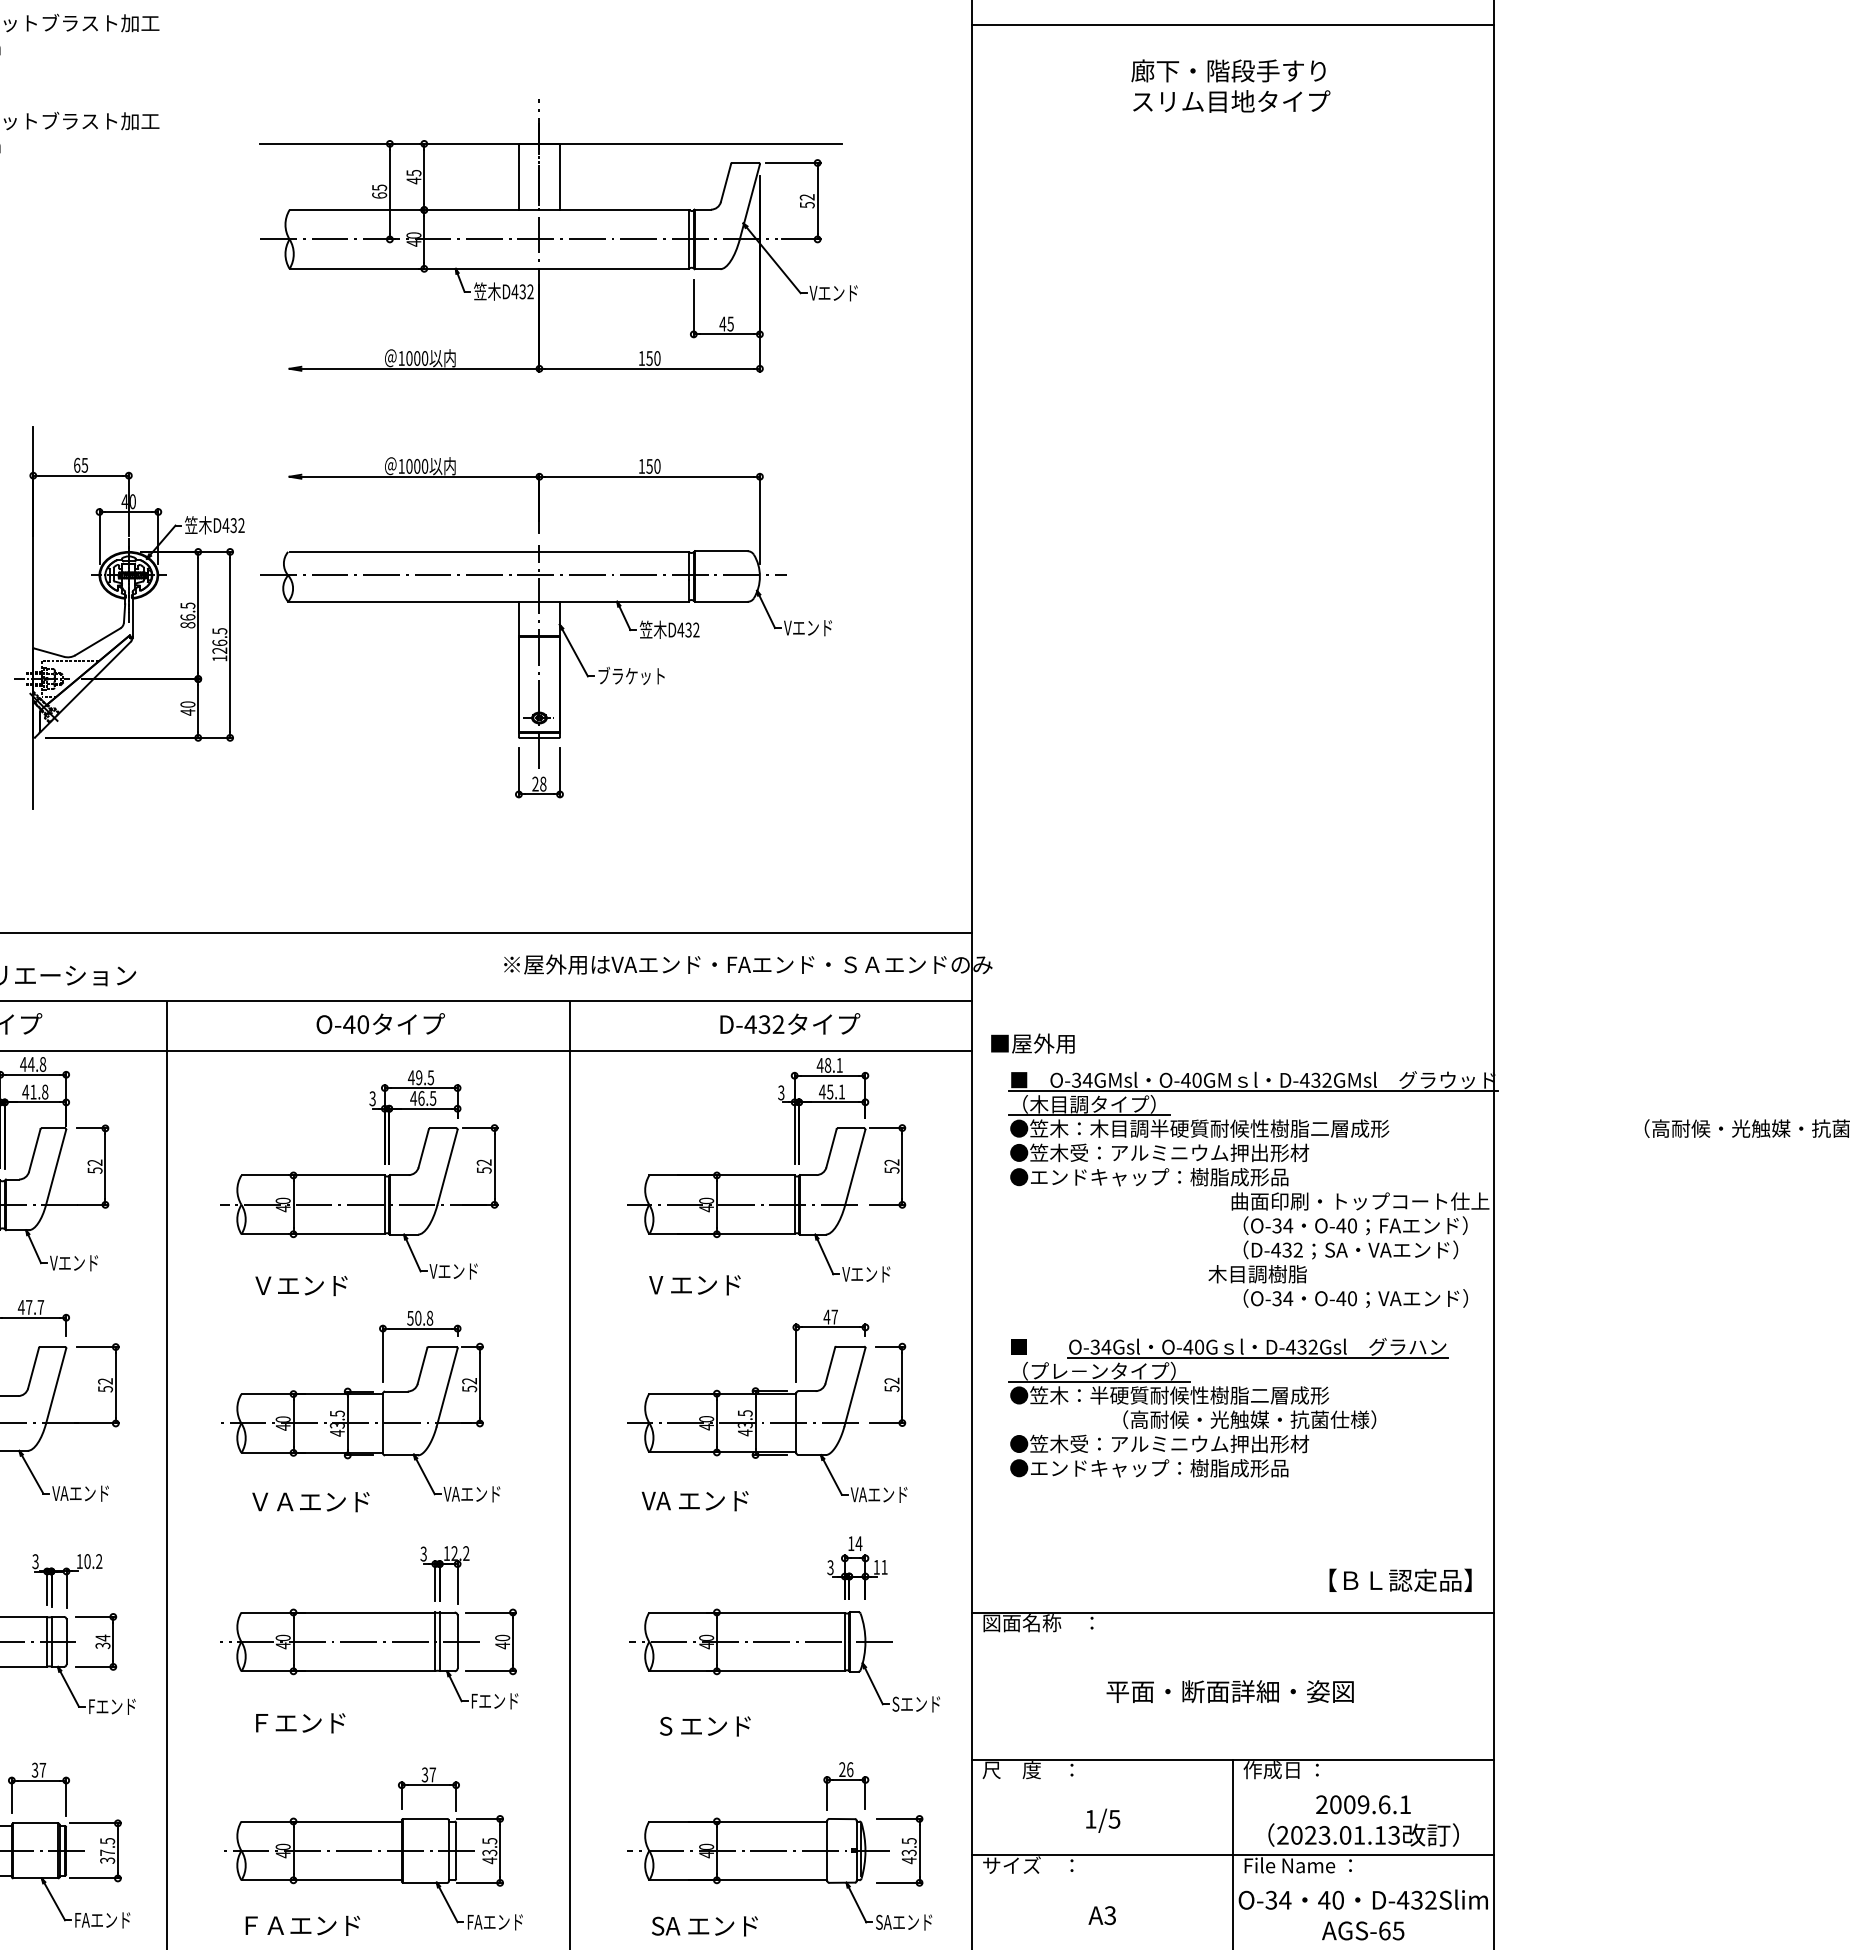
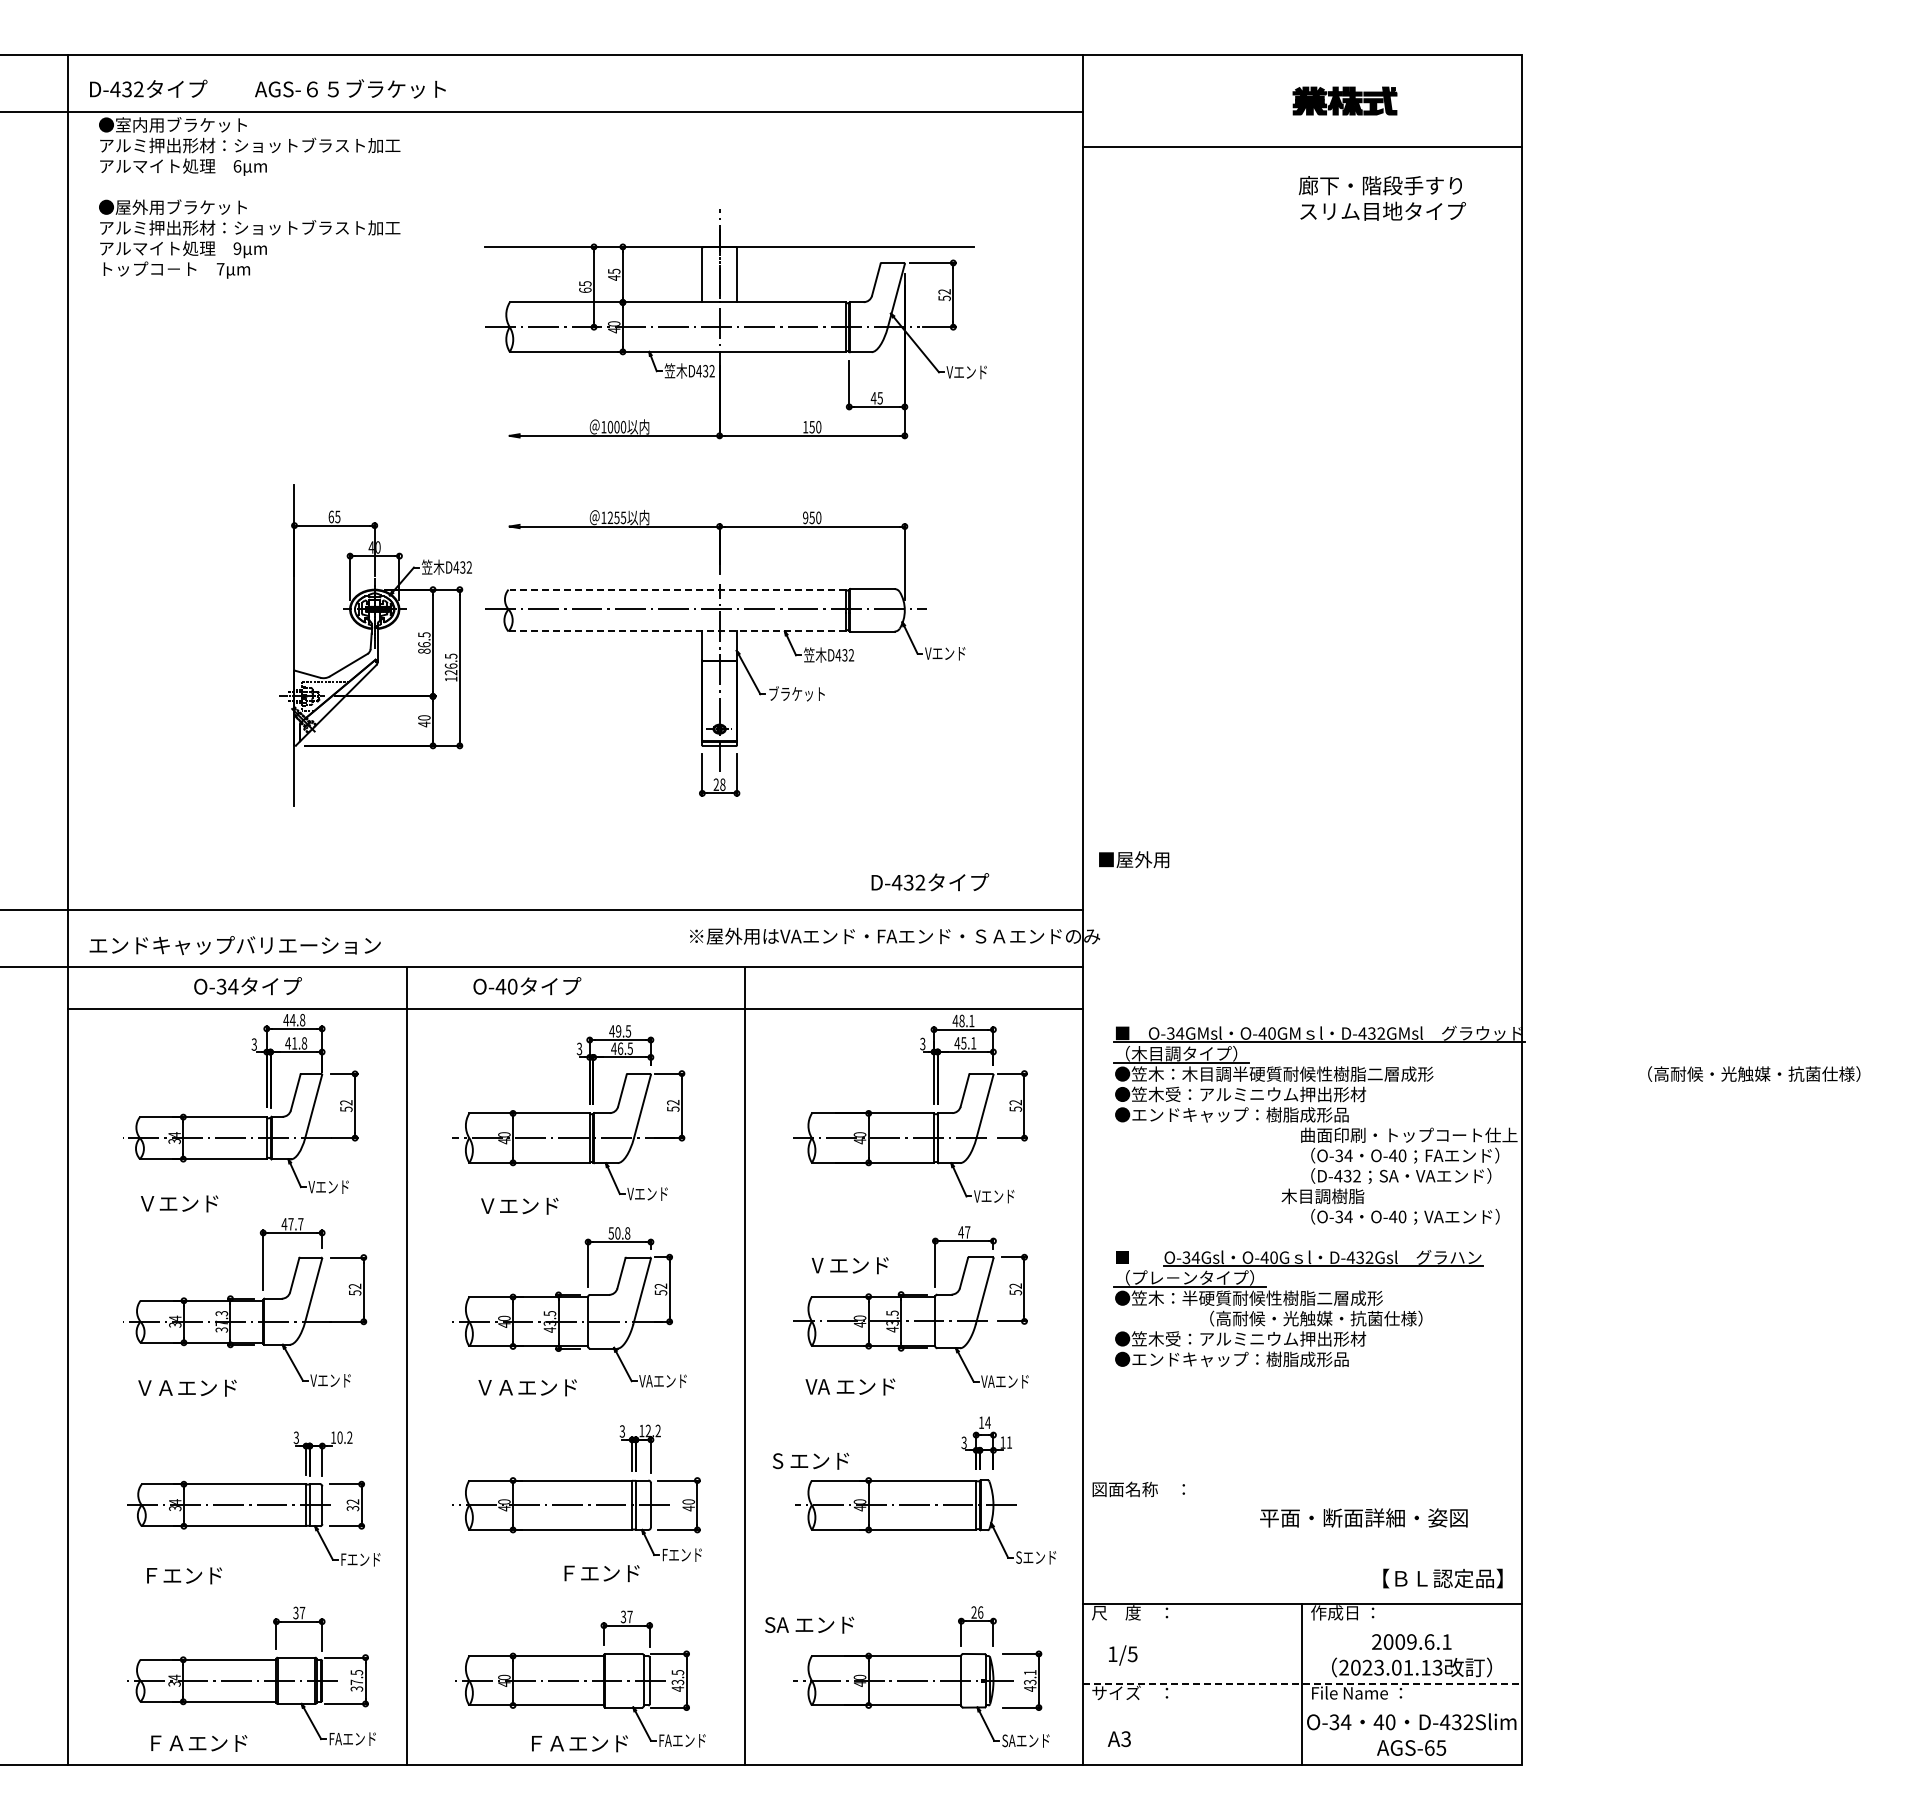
text: (1229, 86) -> (1381, 198), moved
text: (416, 466) -> (616, 517), 1000 -> 1255
text: (641, 466) -> (805, 517), 150 -> 950
line: (489, 551) -> (677, 589), solid -> dashed
line: (489, 601) -> (677, 631), solid -> dashed
text: (380, 1024) -> (527, 986), moved
text: (790, 1024) -> (930, 882), moved
text: (1033, 1043) -> (1134, 859), moved
text: (694, 1285) -> (849, 1265), moved
text: (84, 1493) -> (337, 1380), VAエンド -> Vエンド
text: (1400, 1580) -> (1442, 1578), moved
line: (1233, 1612) -> (1302, 1480), removed
text: (102, 1637) -> (352, 1501), 34 -> 32
text: (1229, 1691) -> (1363, 1517), moved
text: (299, 1723) -> (601, 1573), moved
text: (705, 1725) -> (811, 1460), moved
text: (1103, 1820) -> (1123, 1655), moved
text: (909, 1841) -> (1030, 1672), 43.5 -> 43.1
line: (1233, 1855) -> (1302, 1684), solid -> dashed
text: (1102, 1916) -> (1119, 1739), moved
text: (302, 1925) -> (579, 1743), moved
text: (704, 1925) -> (809, 1624), moved

